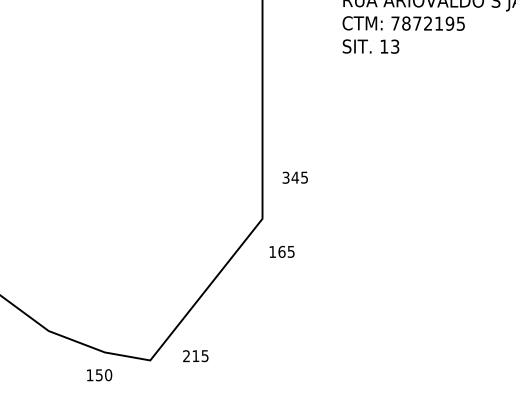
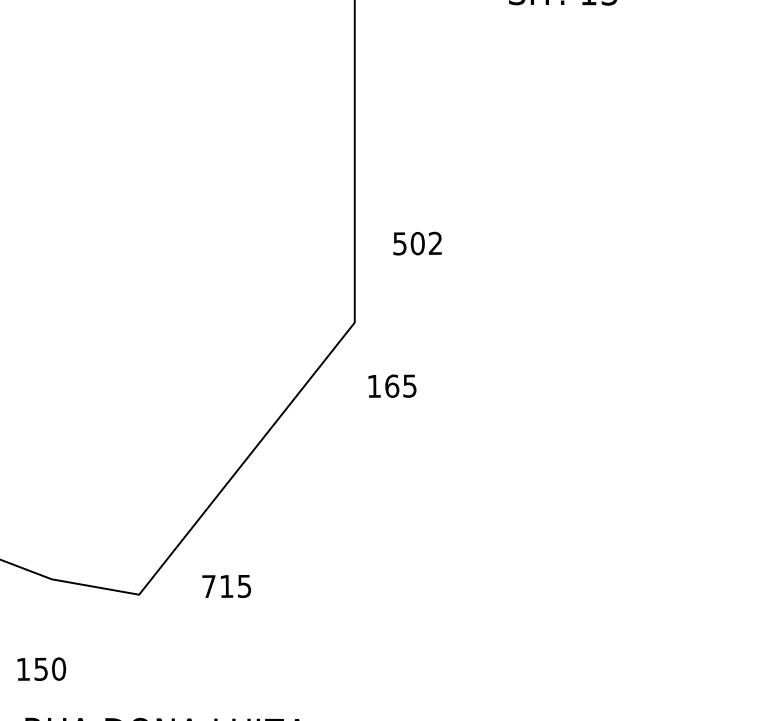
text: (294, 177) -> (416, 243), 345 -> 502
text: (186, 356) -> (208, 587), 215 -> 715
text: (99, 375) -> (41, 669), moved

